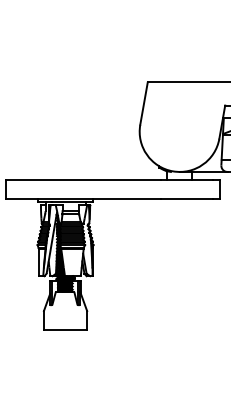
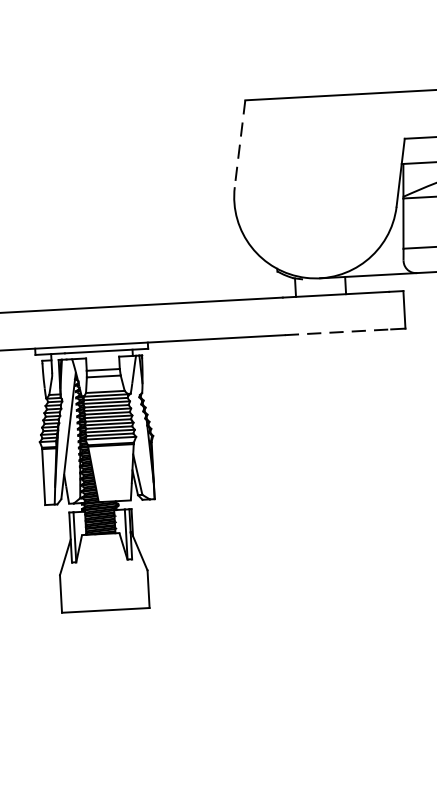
line: (144, 103) -> (240, 143), solid -> dashed
line: (187, 198) -> (338, 331), solid -> dashed

